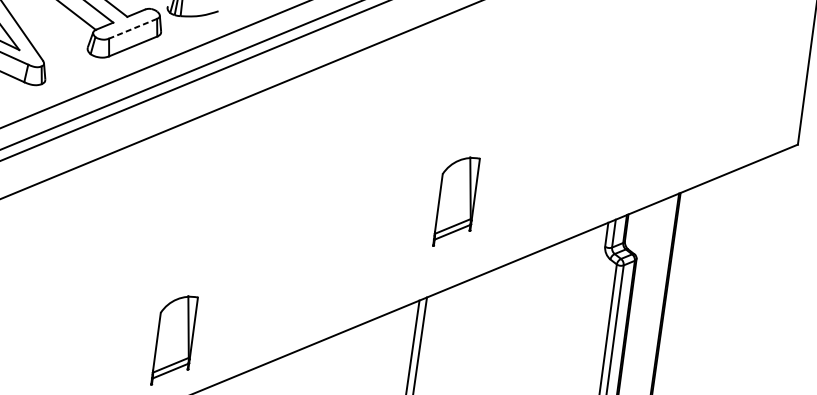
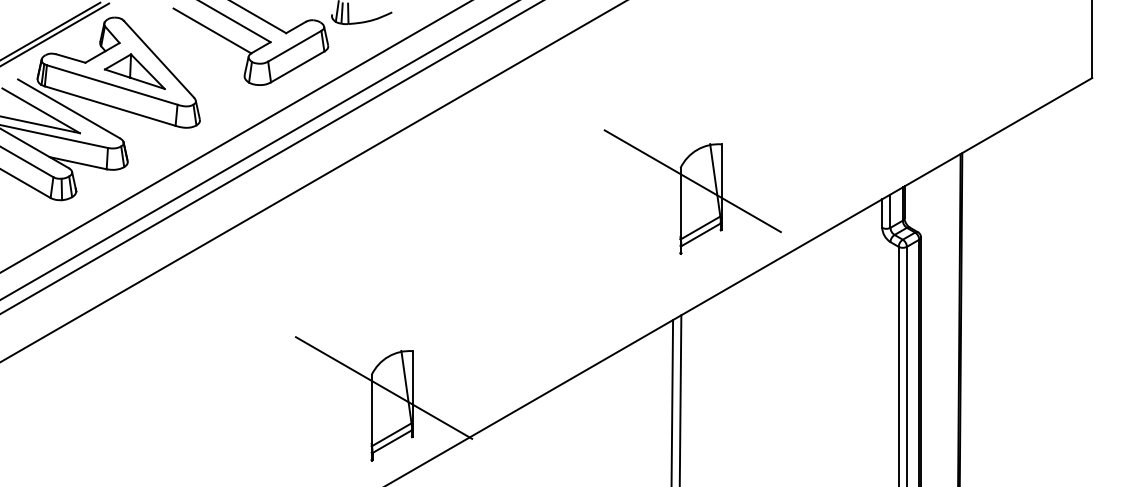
line: (132, 28) -> (294, 46), dashed -> solid
line: (451, 185) -> (692, 180), added
line: (169, 324) -> (383, 387), added

